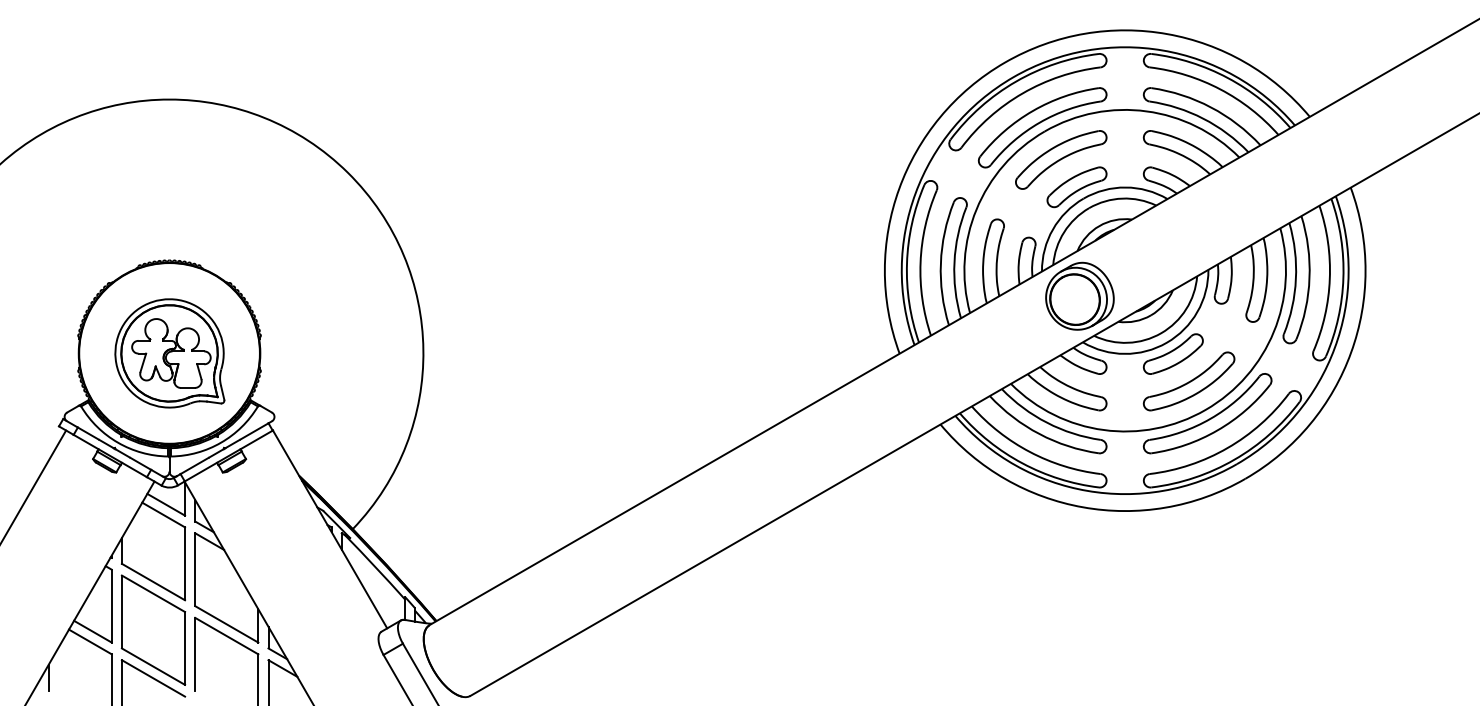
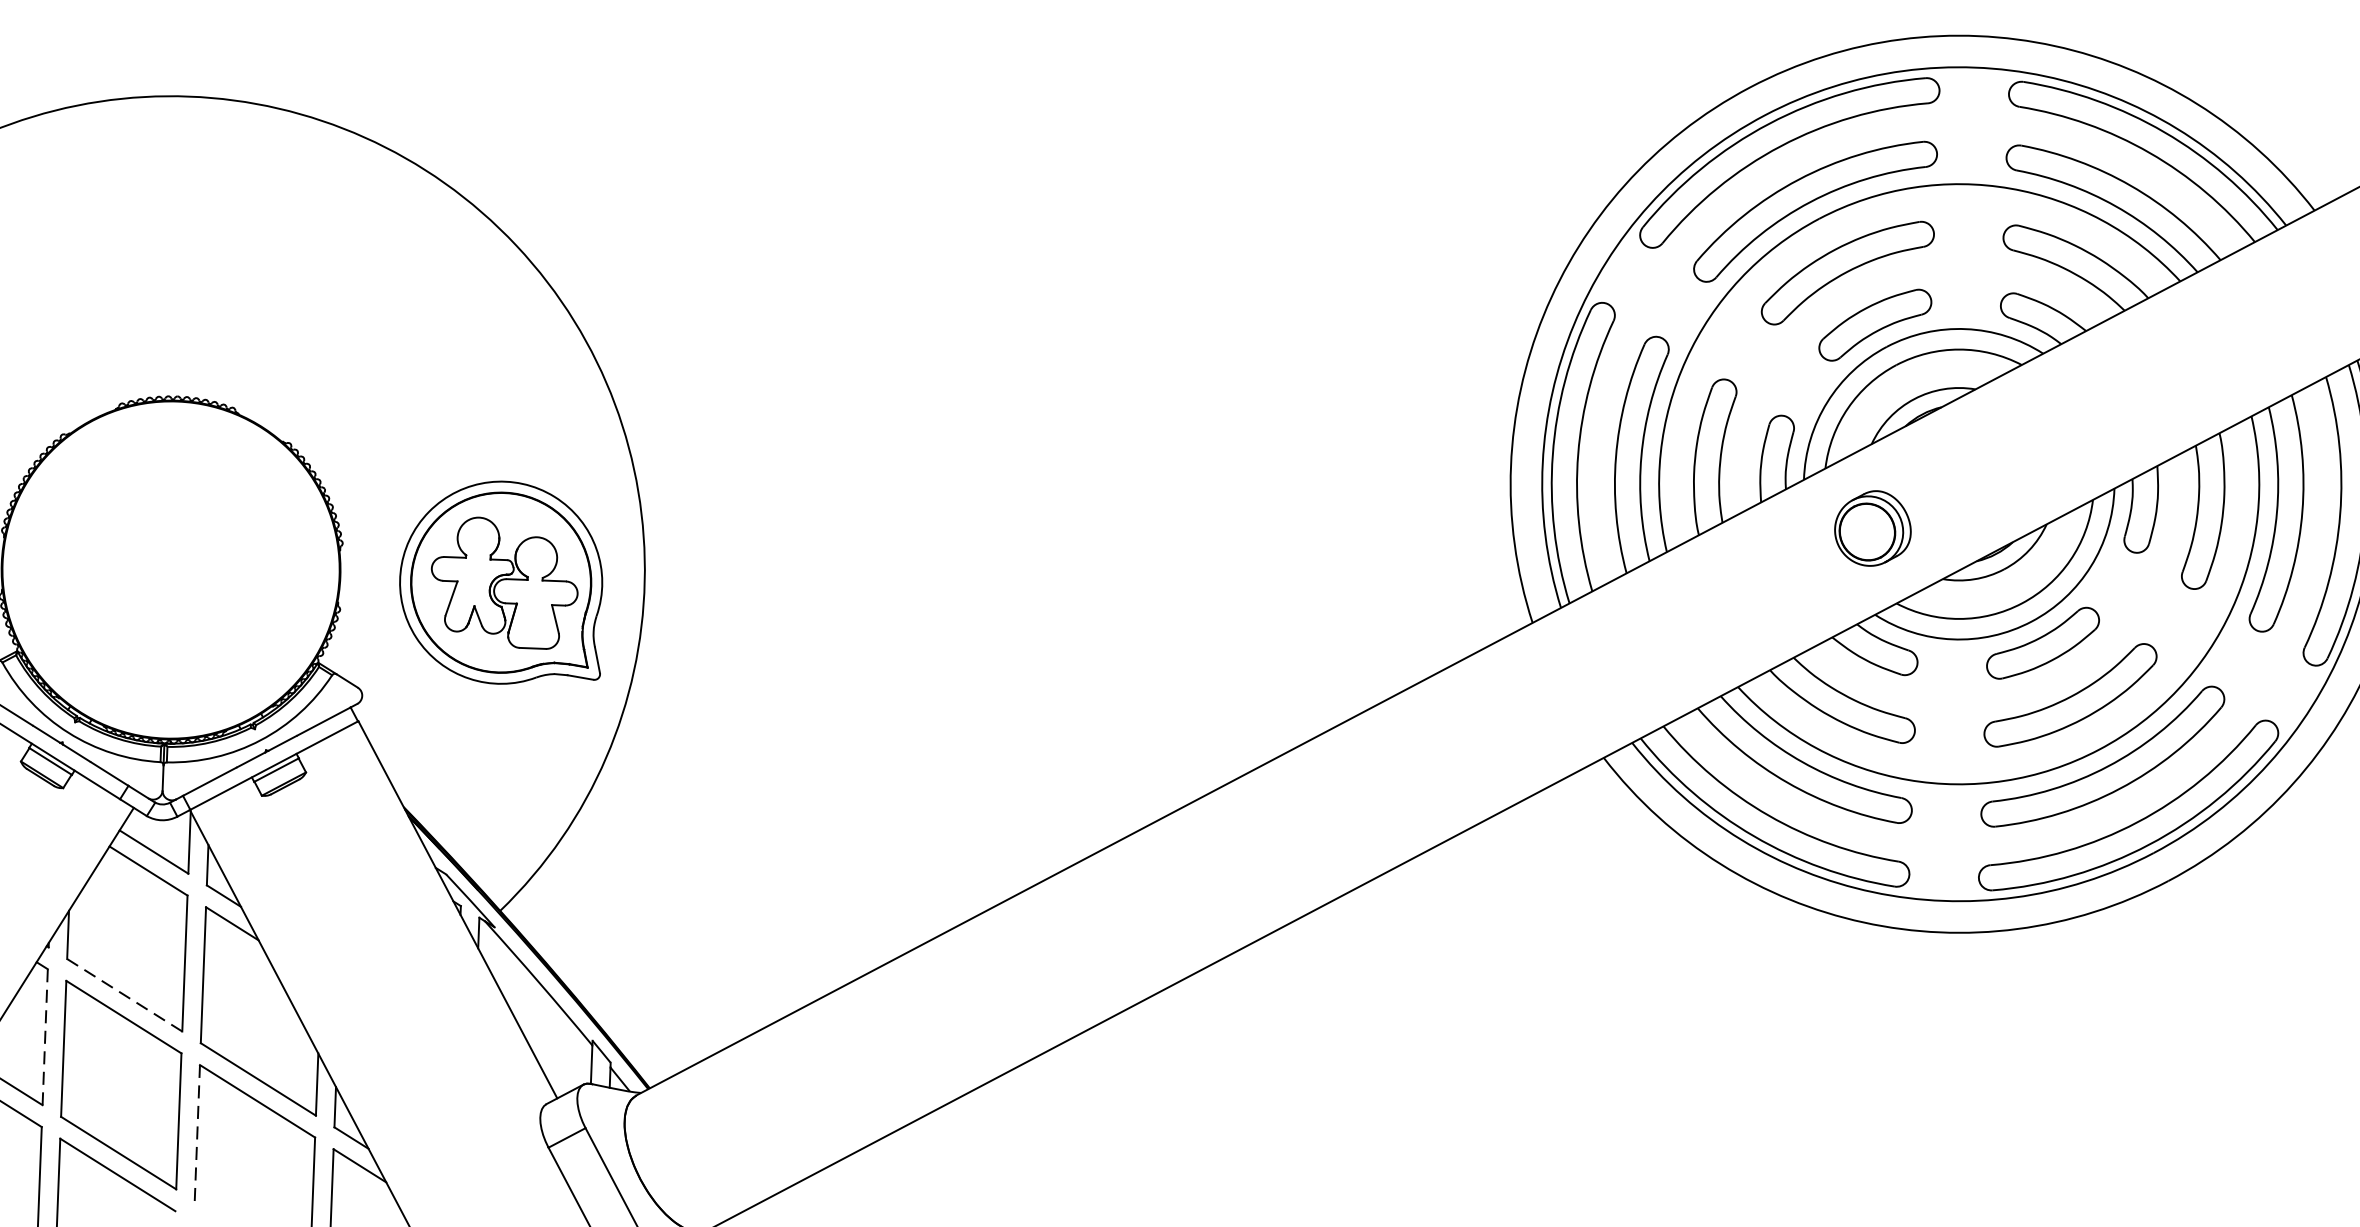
part: (1079, 295) -> (1872, 527), size x0.6
part: (169, 353) -> (501, 582), moved
line: (153, 581) -> (124, 994), solid -> dashed
line: (111, 606) -> (44, 1037), solid -> dashed
line: (195, 653) -> (197, 1131), solid -> dashed

